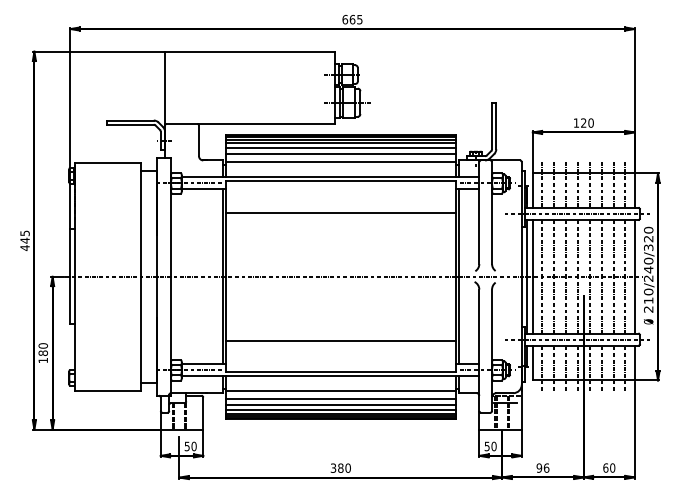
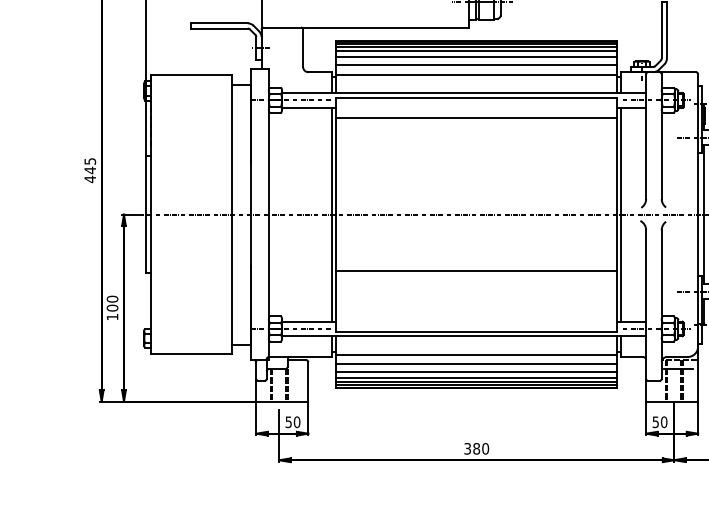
line: (340, 213) -> (476, 118), moved
line: (340, 340) -> (476, 270), moved
text: (42, 353) -> (111, 308), 180 -> 100

